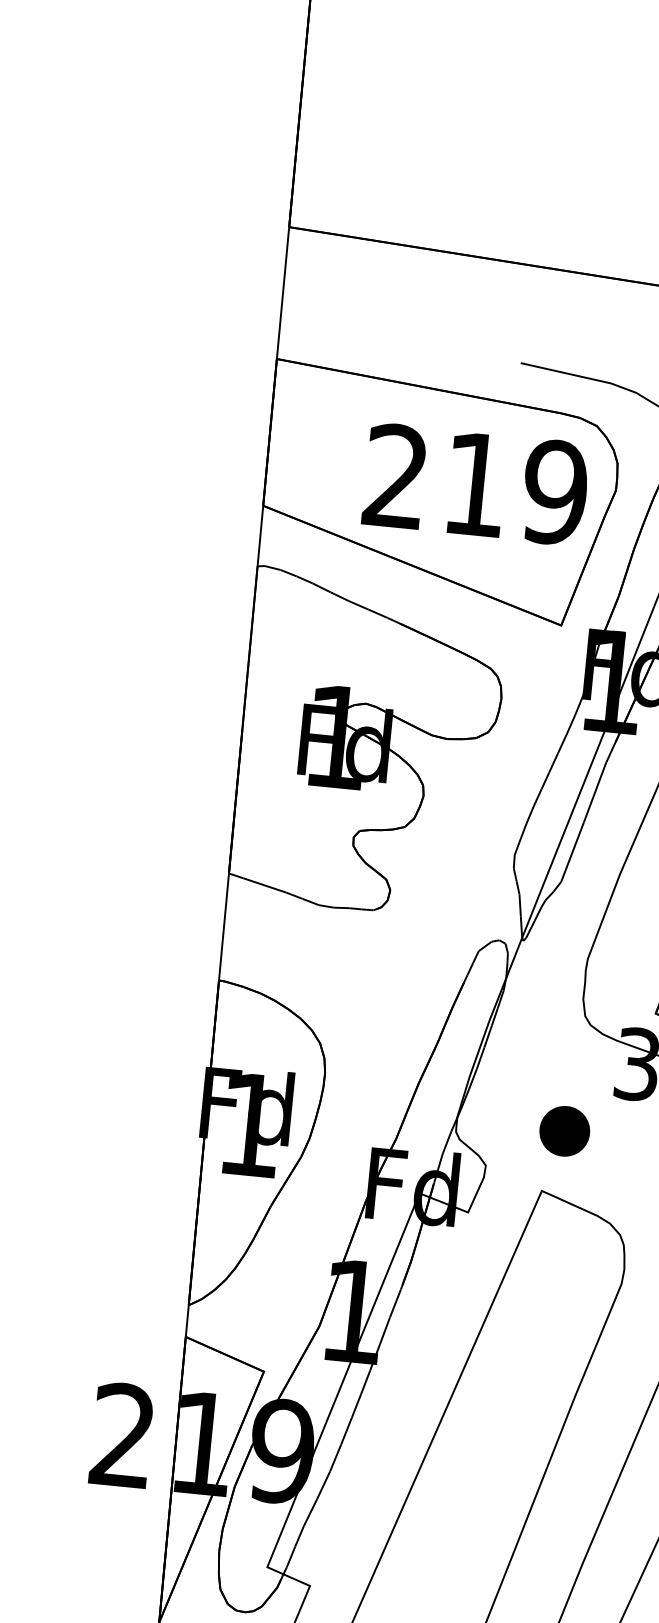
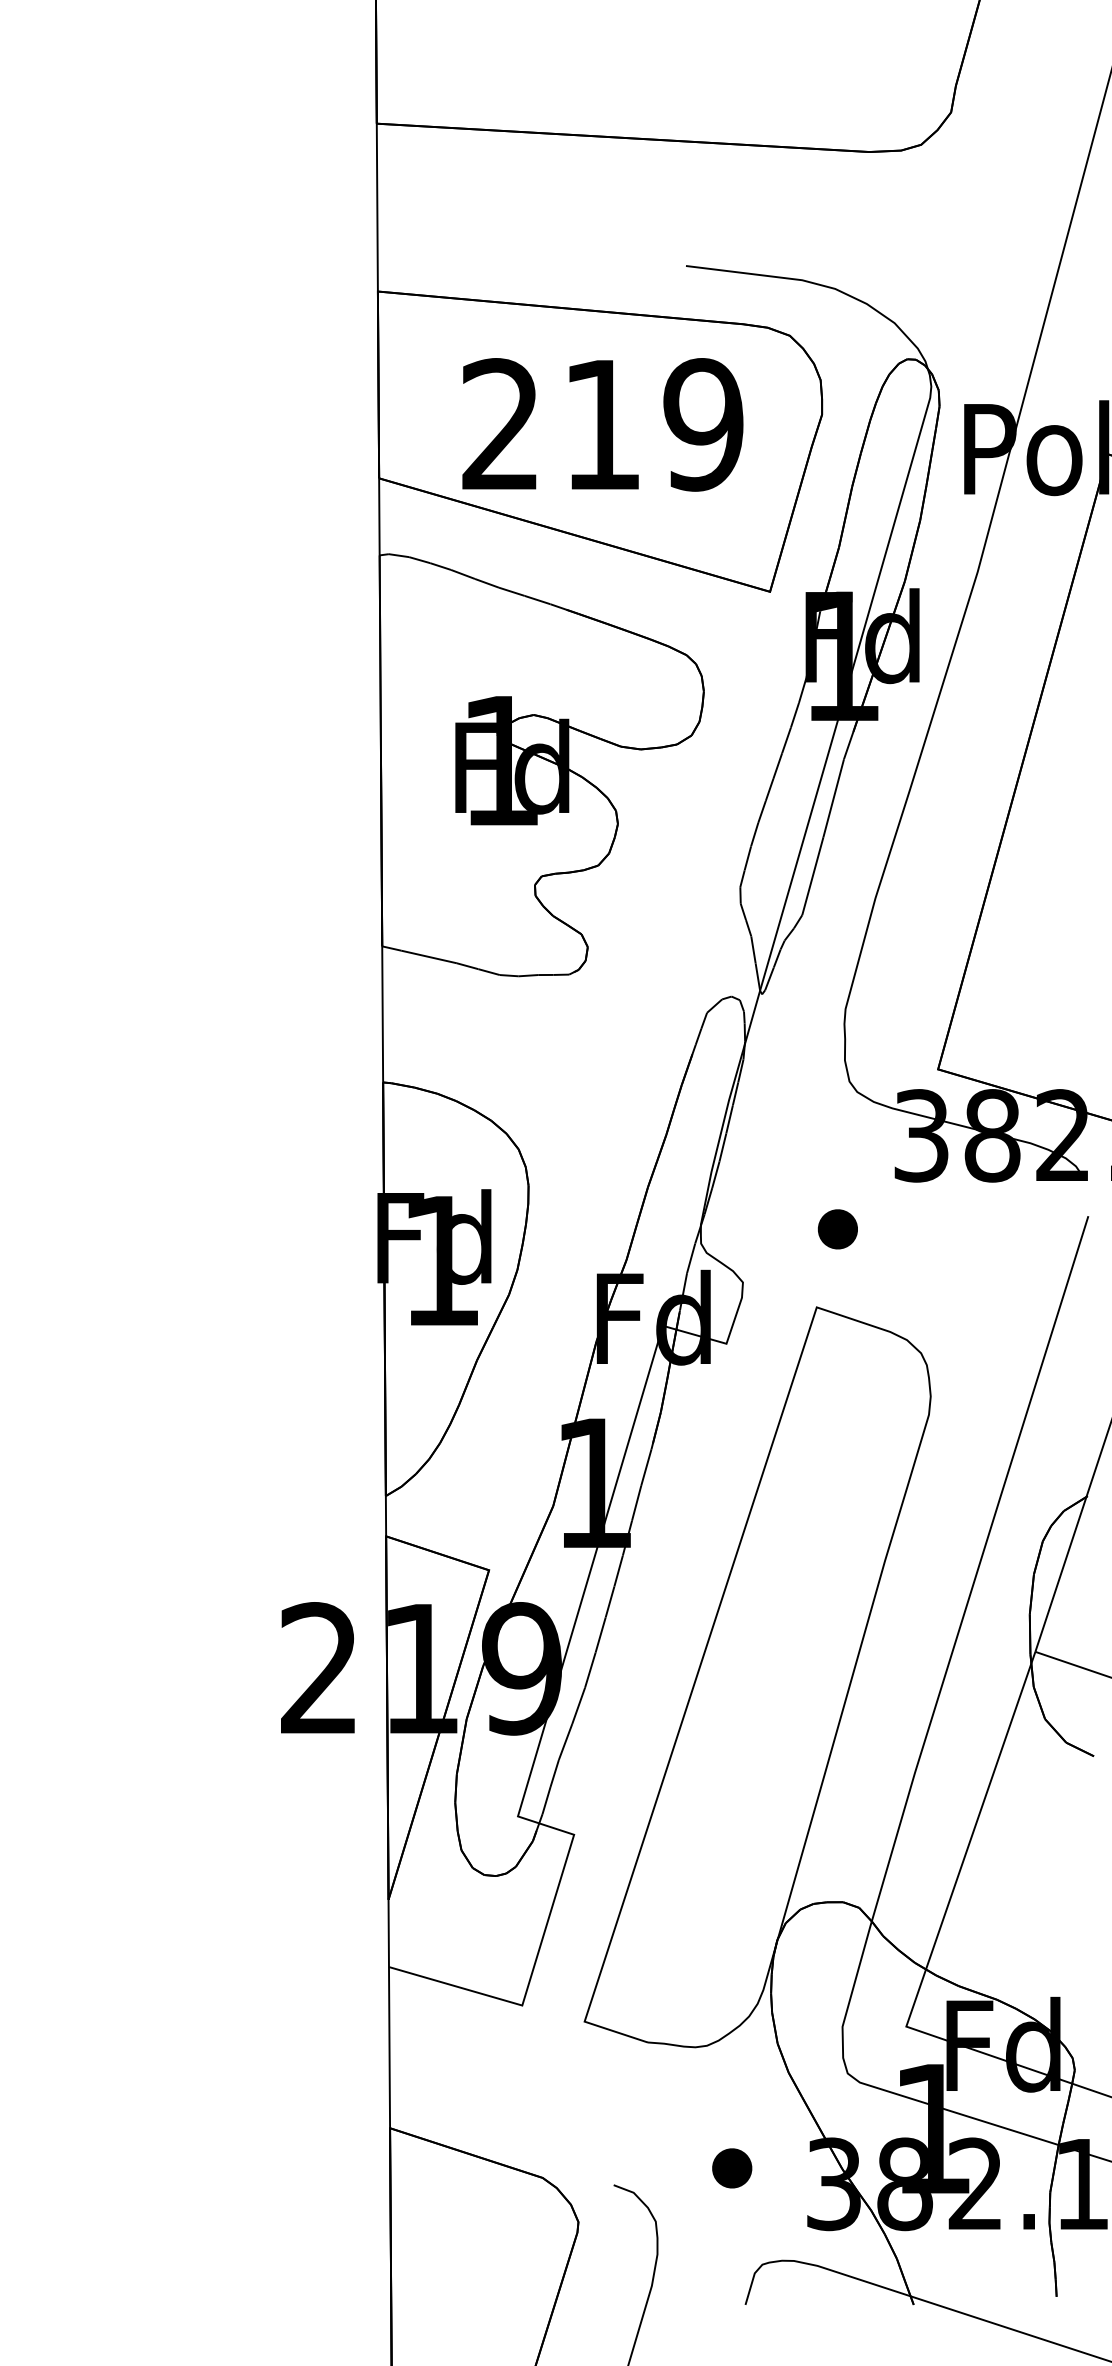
text: (475, 484) -> (602, 424), moved
part: (564, 1131) -> (837, 1229), size x0.62

